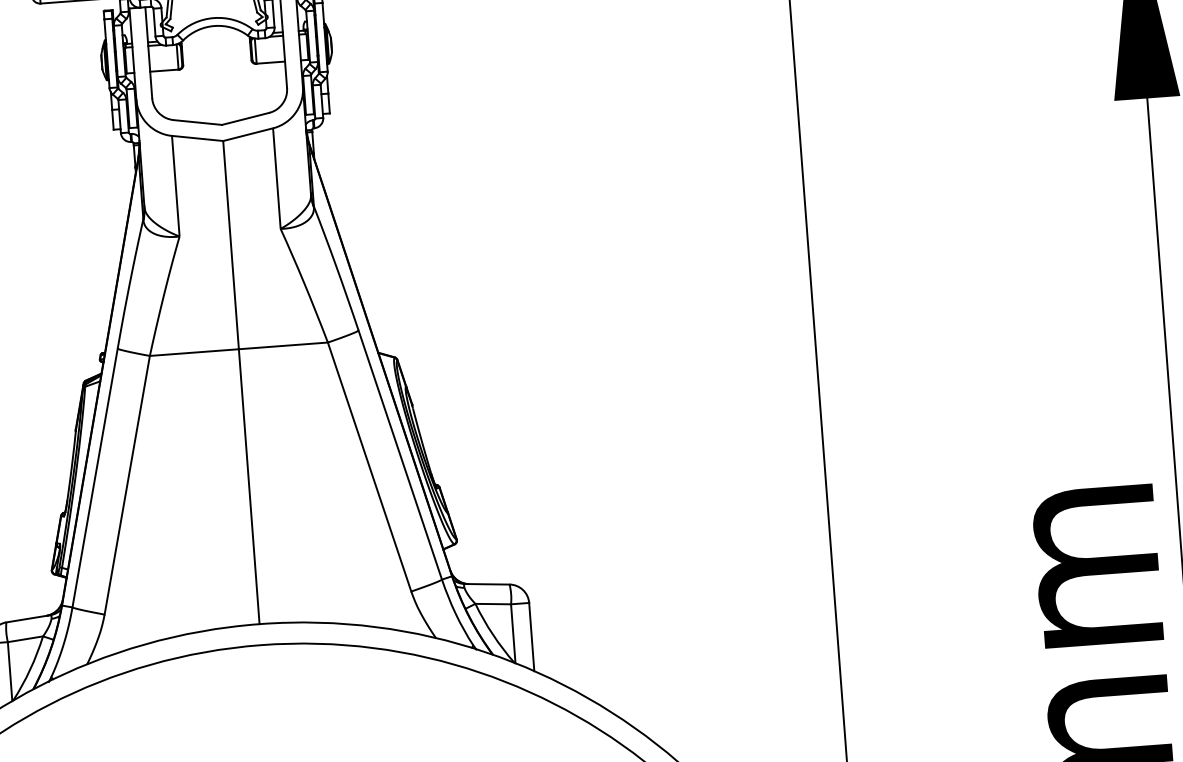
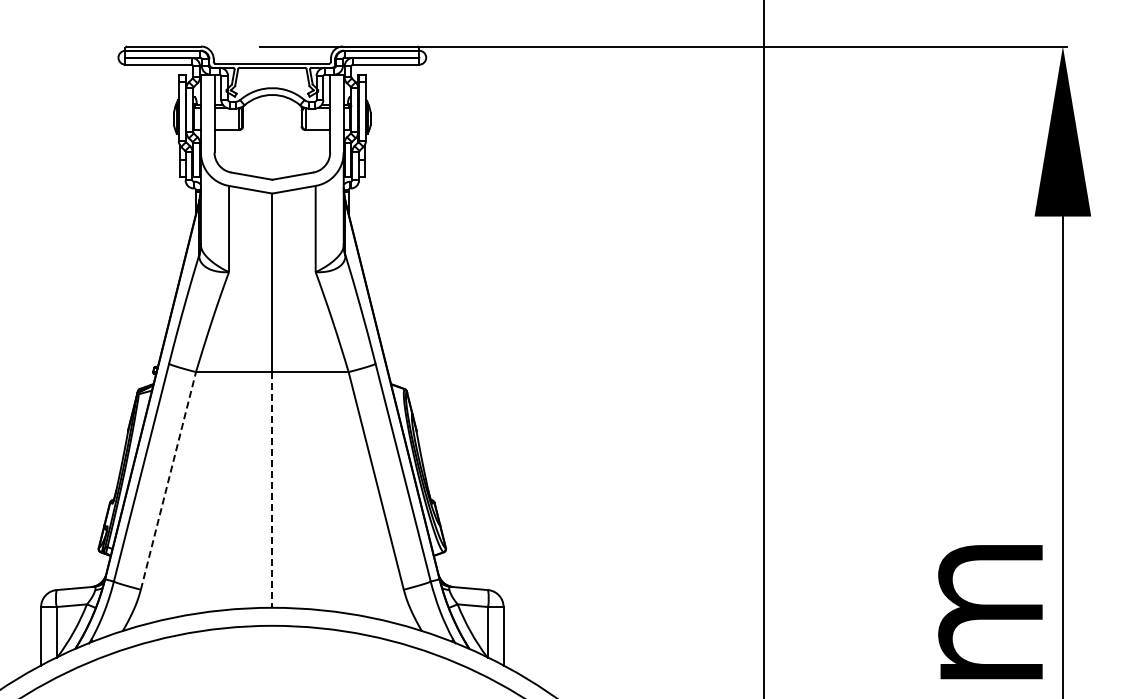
line: (127, 484) -> (168, 480), solid -> dashed
line: (249, 486) -> (272, 489), solid -> dashed

